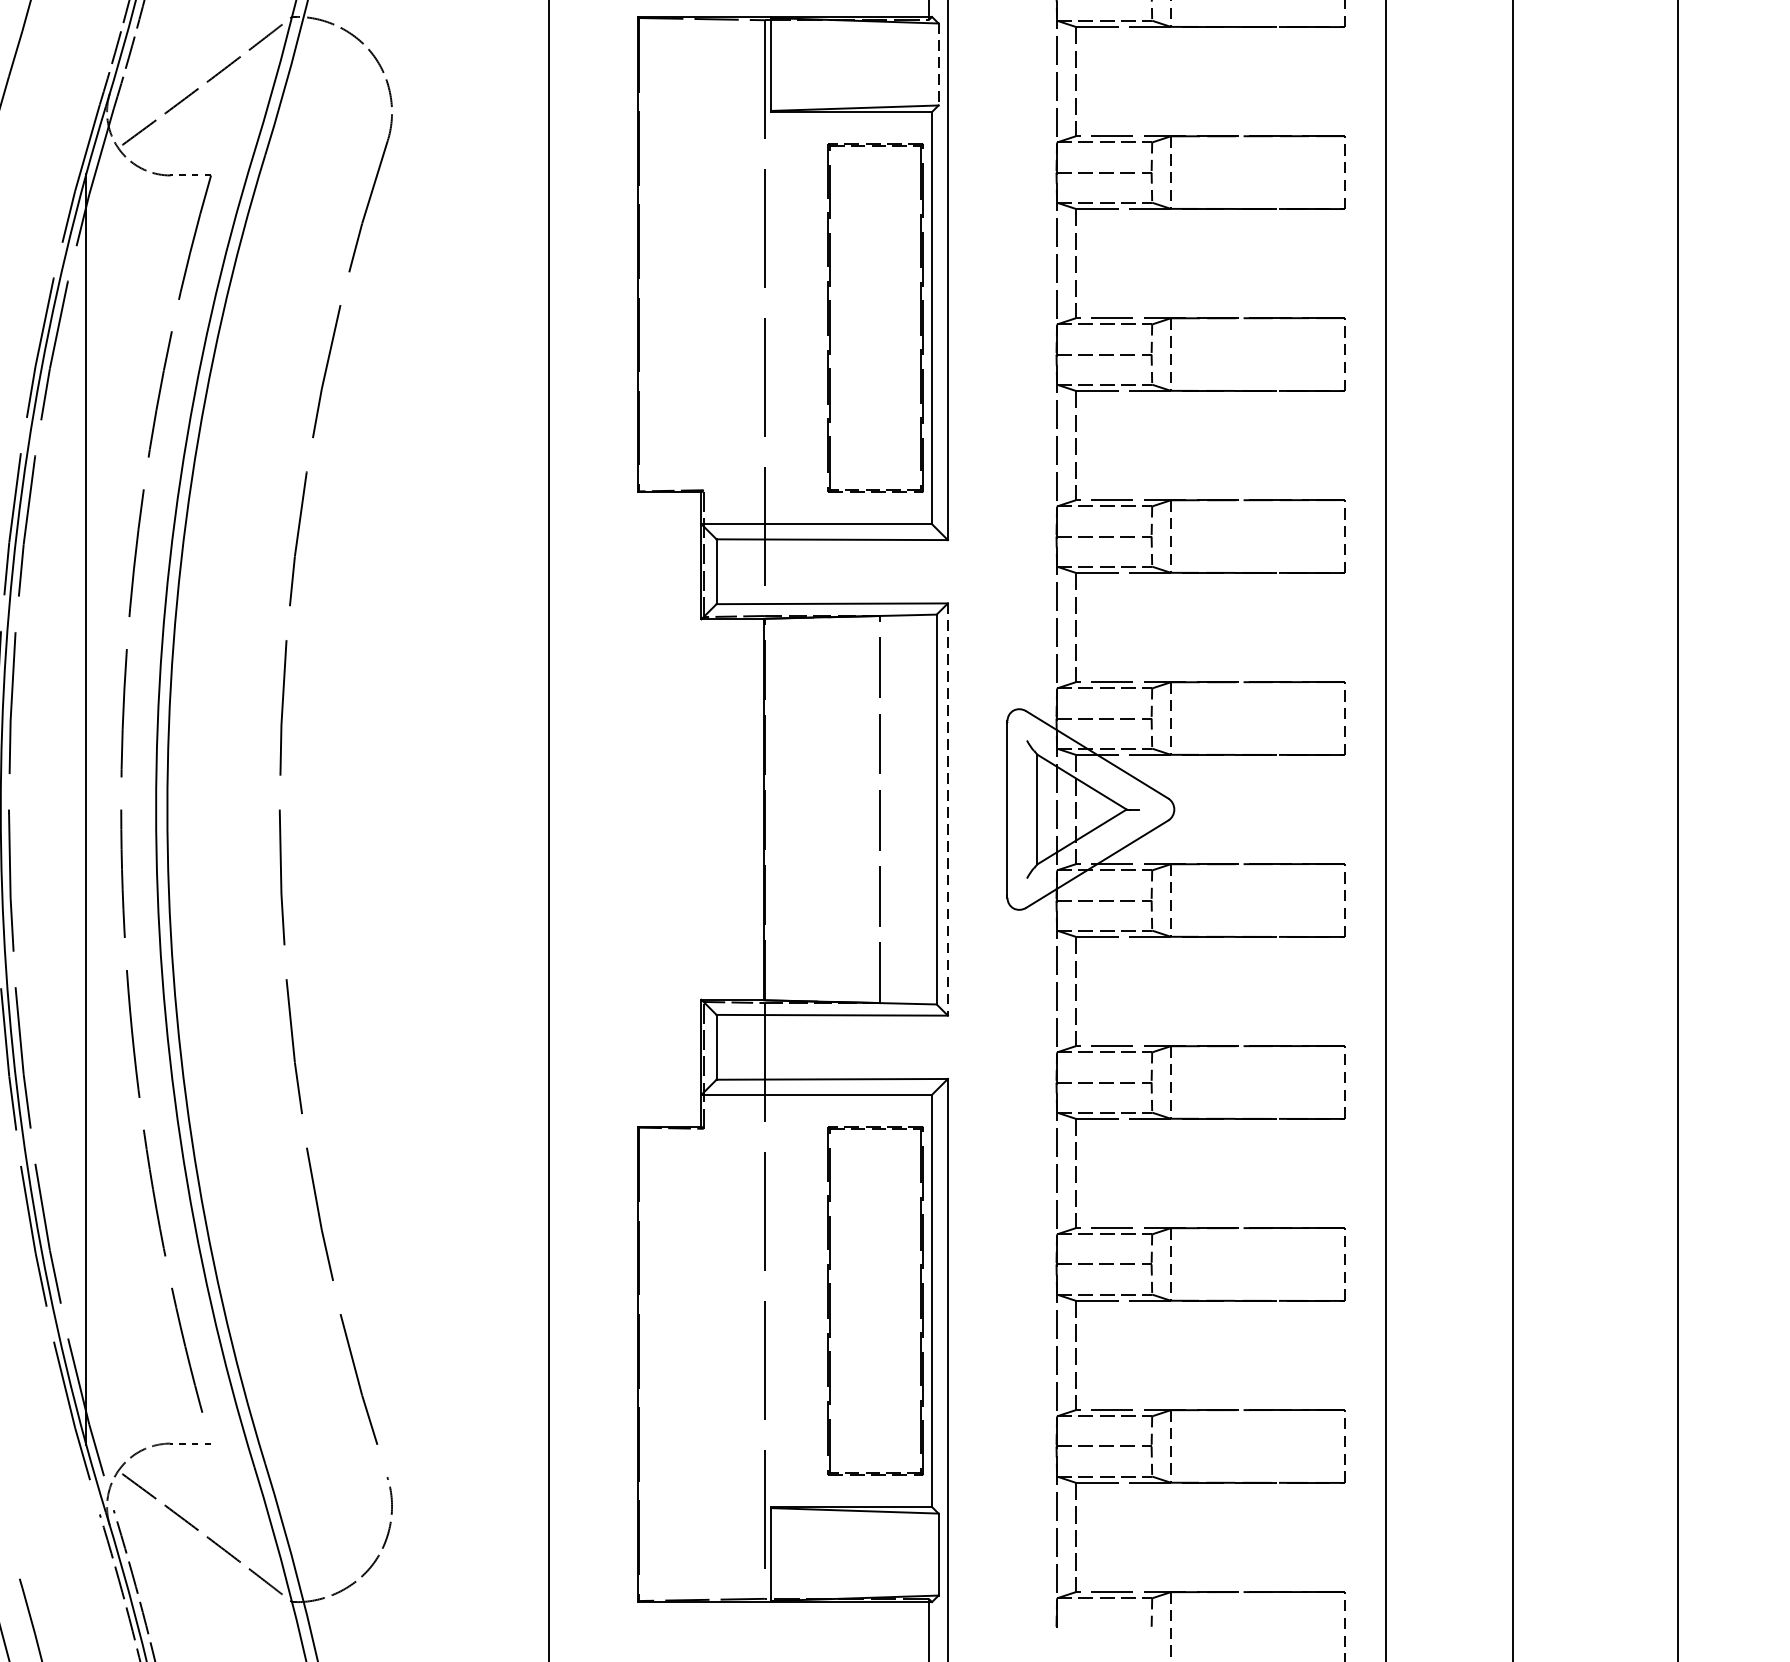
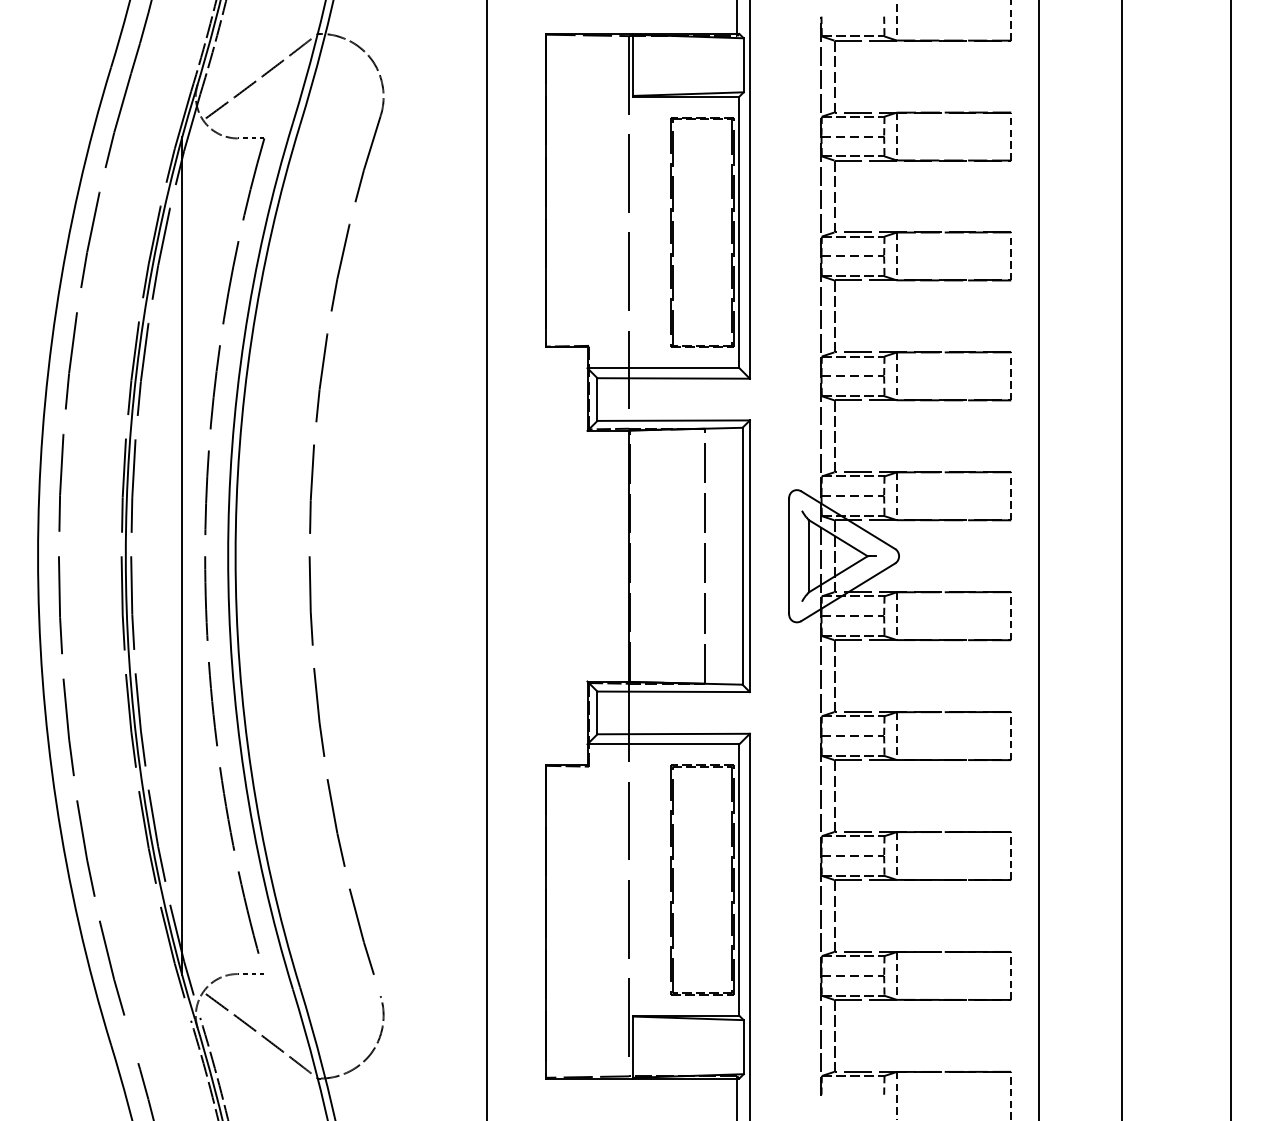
line: (938, 64) -> (743, 65), dashed -> solid
line: (947, 809) -> (749, 556), dashed -> solid

